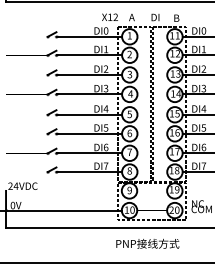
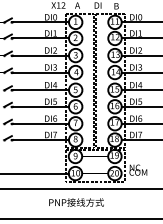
text: (147, 243) -> (76, 202), moved

